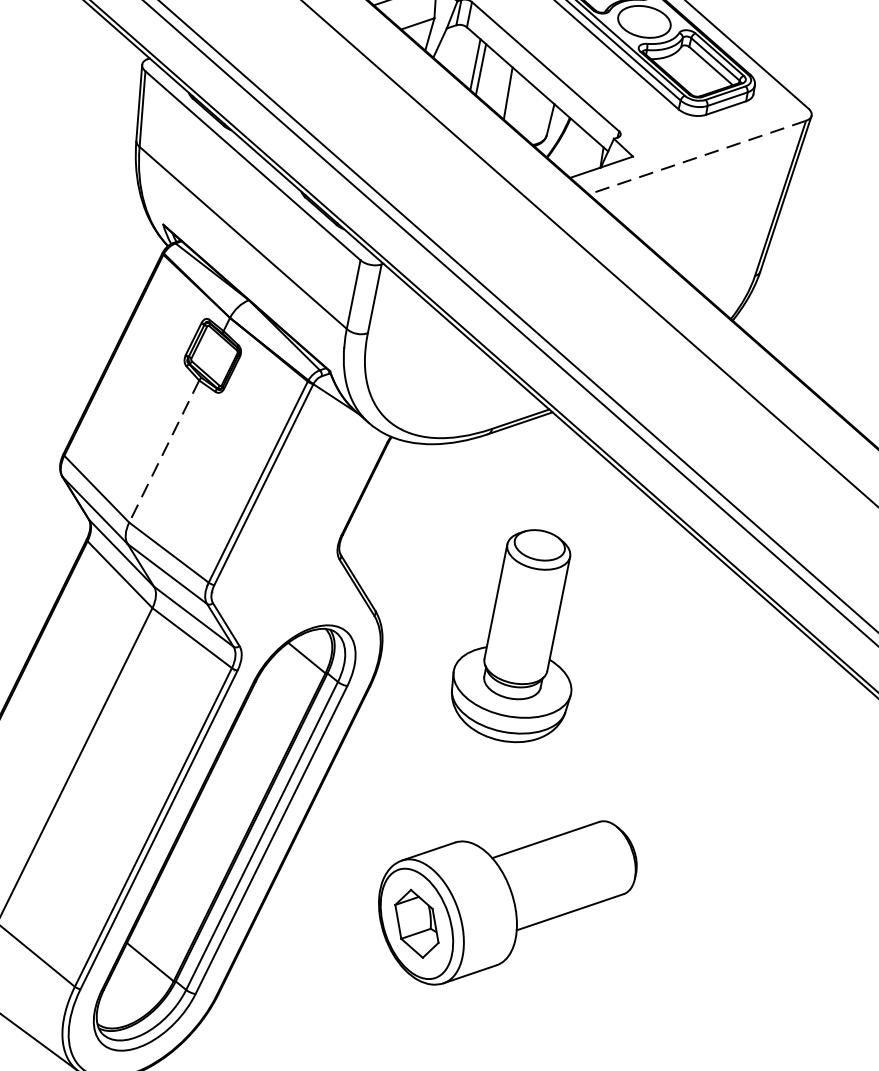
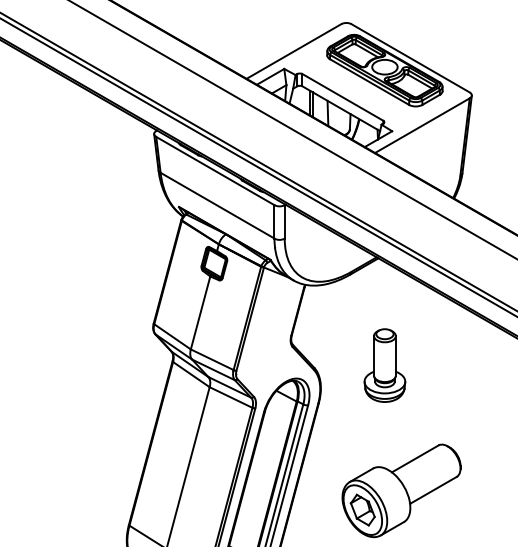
line: (697, 157) -> (422, 125), dashed -> solid
line: (164, 450) -> (200, 312), dashed -> solid
part: (520, 635) -> (384, 365), size x0.71

